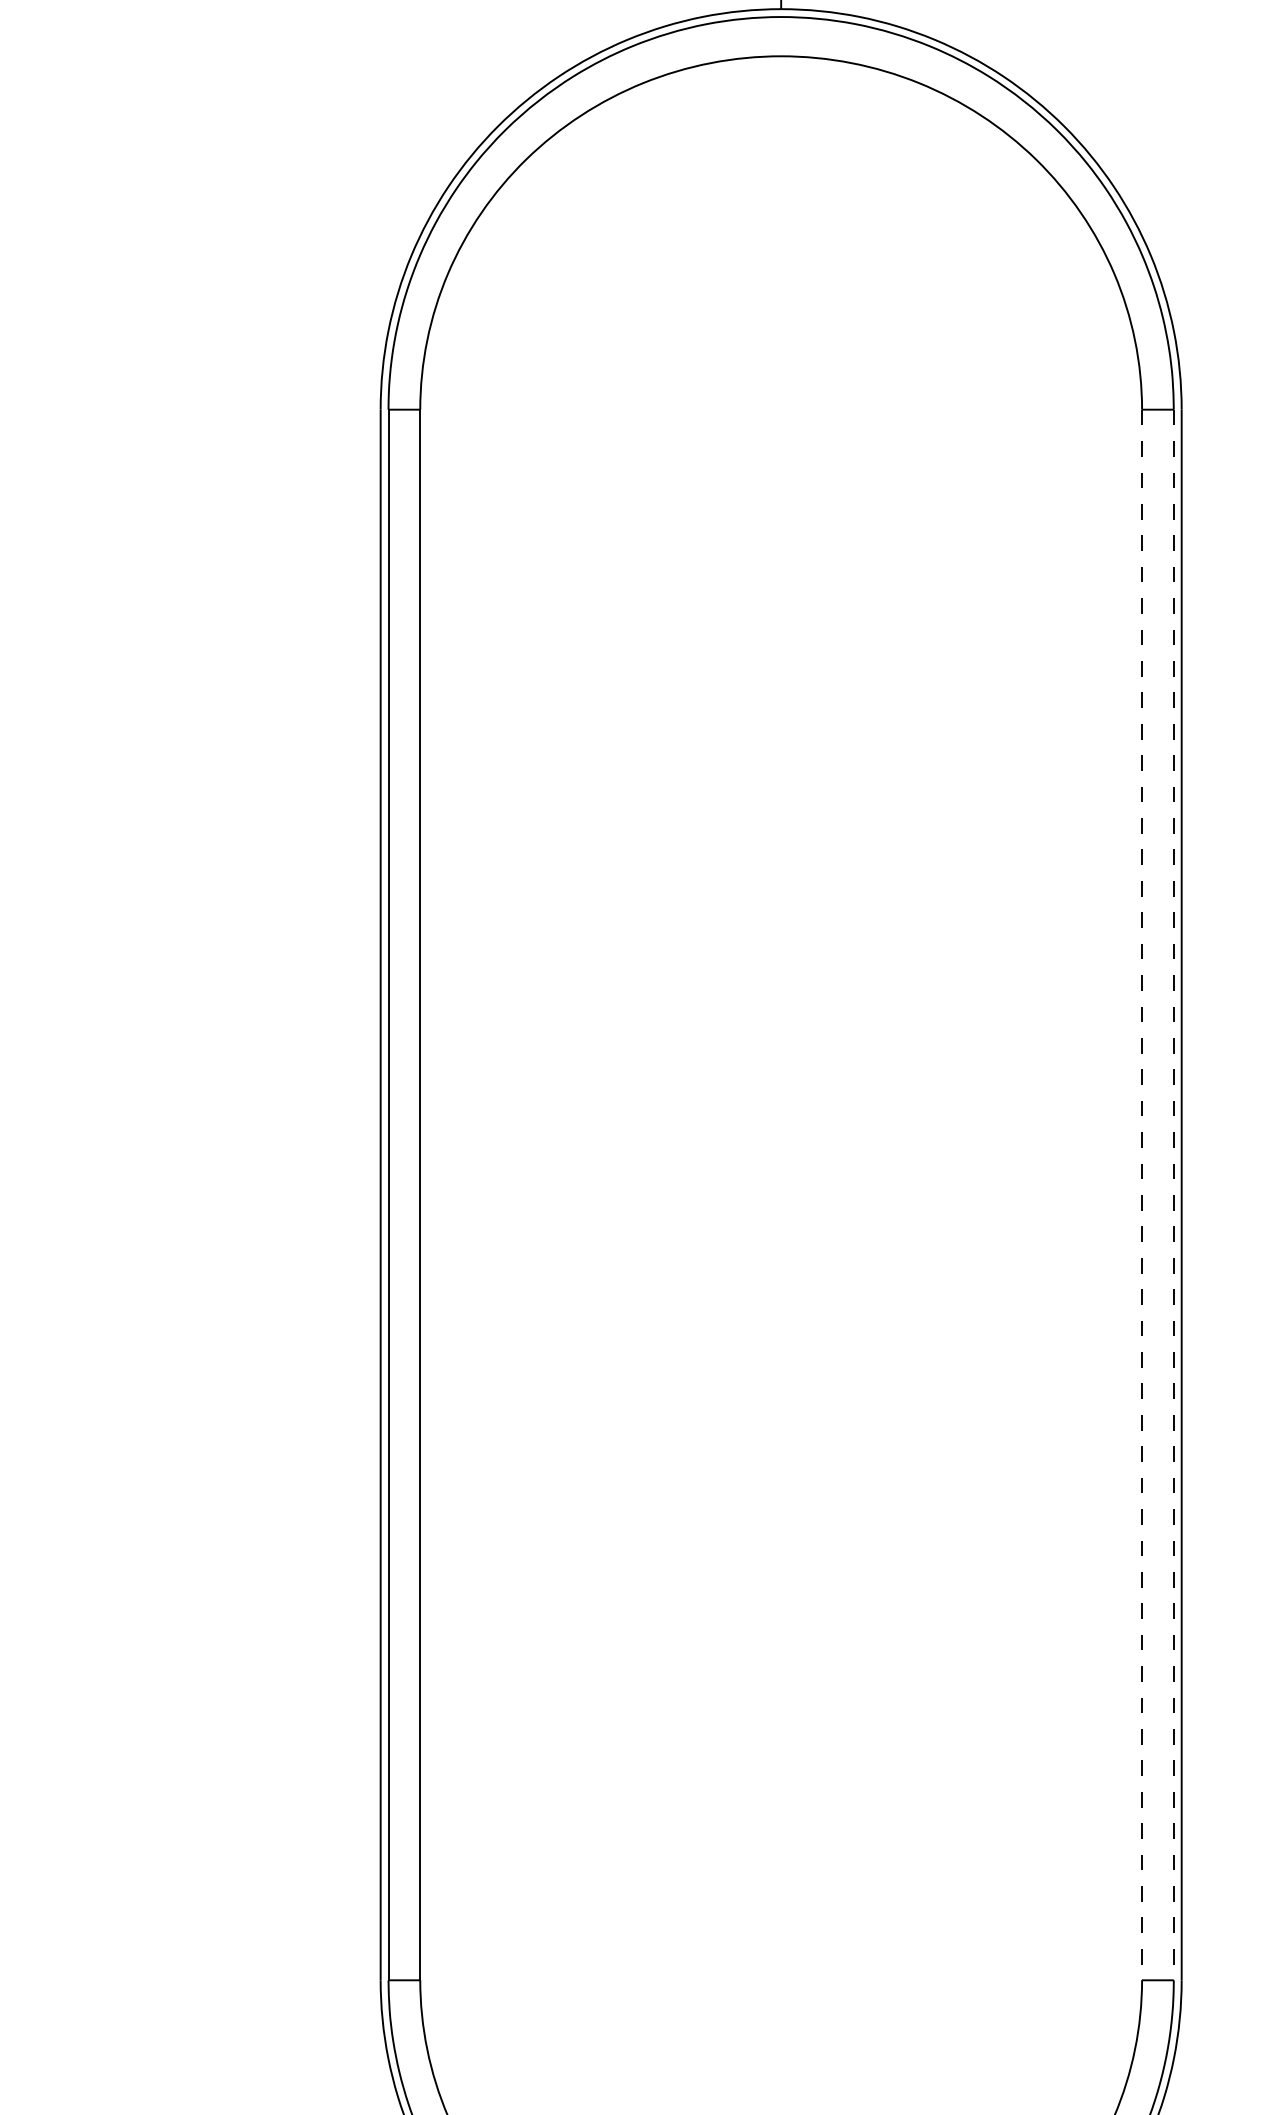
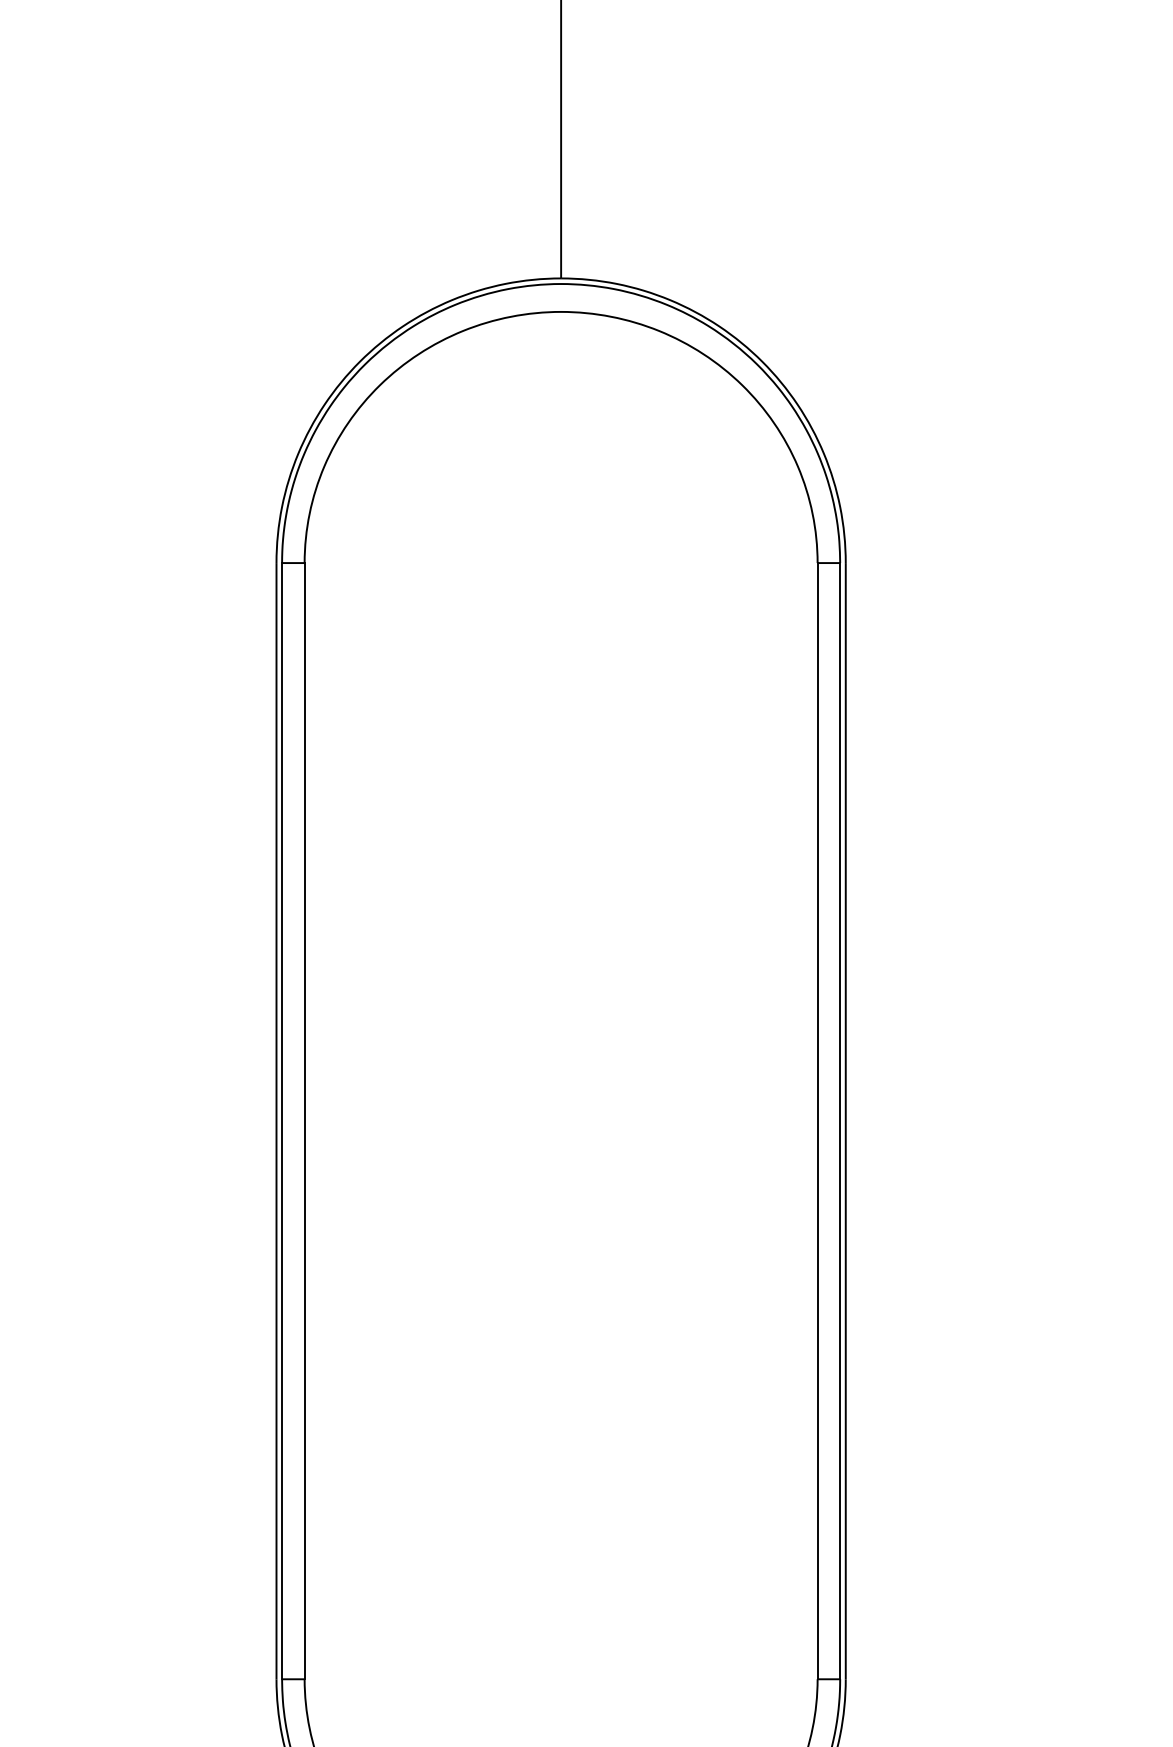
line: (1141, 1195) -> (817, 1121), dashed -> solid
line: (1174, 1195) -> (840, 1121), dashed -> solid

